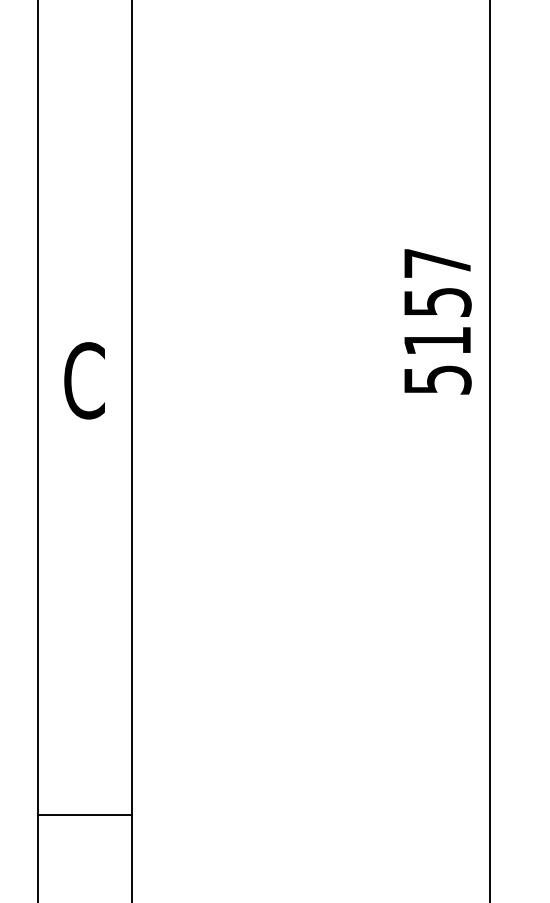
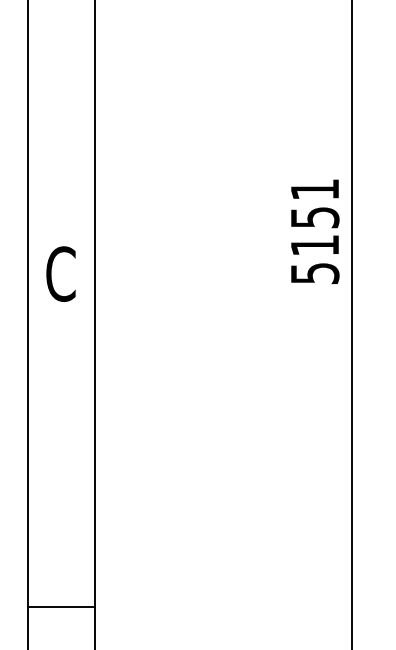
text: (436, 263) -> (314, 189), 5157 -> 5151
line: (85, 814) -> (61, 607), moved

